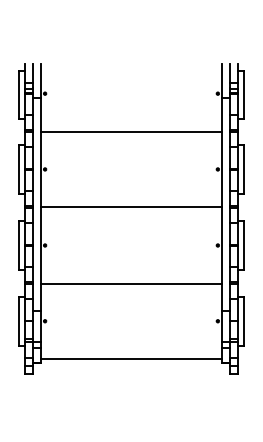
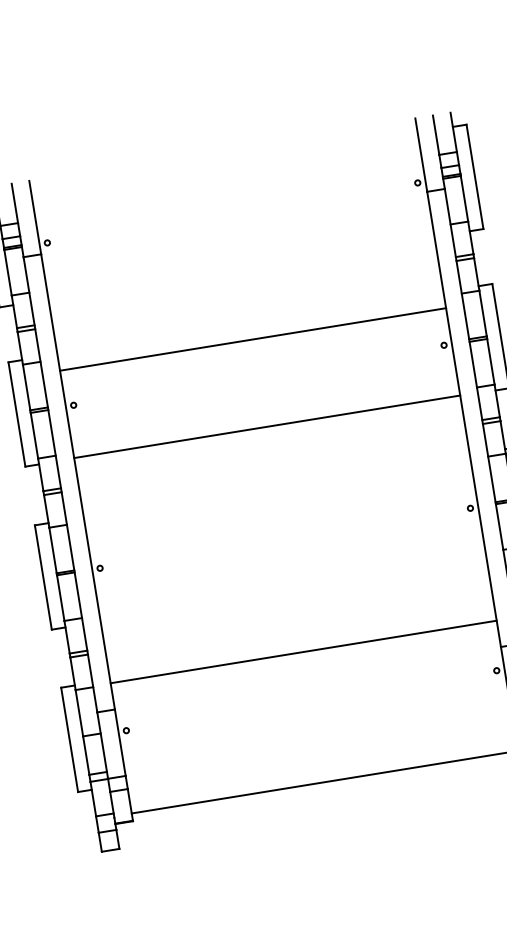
line: (131, 131) -> (252, 338), moved
line: (131, 207) -> (267, 426), moved
line: (131, 283) -> (303, 651), moved

